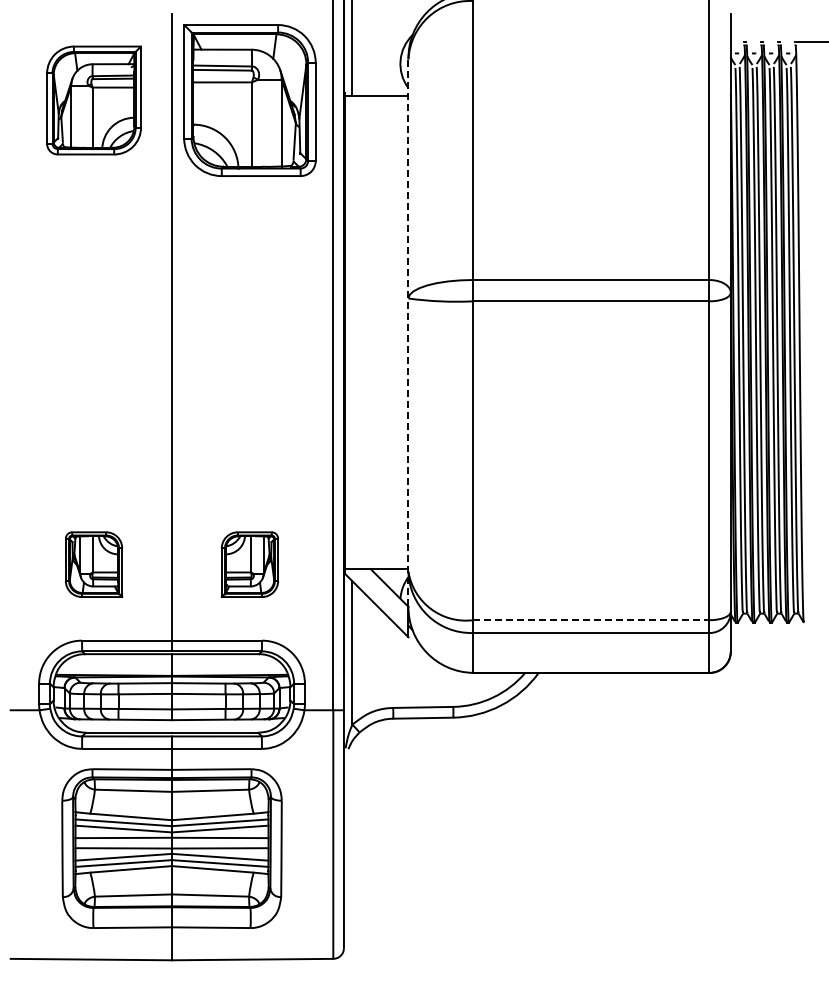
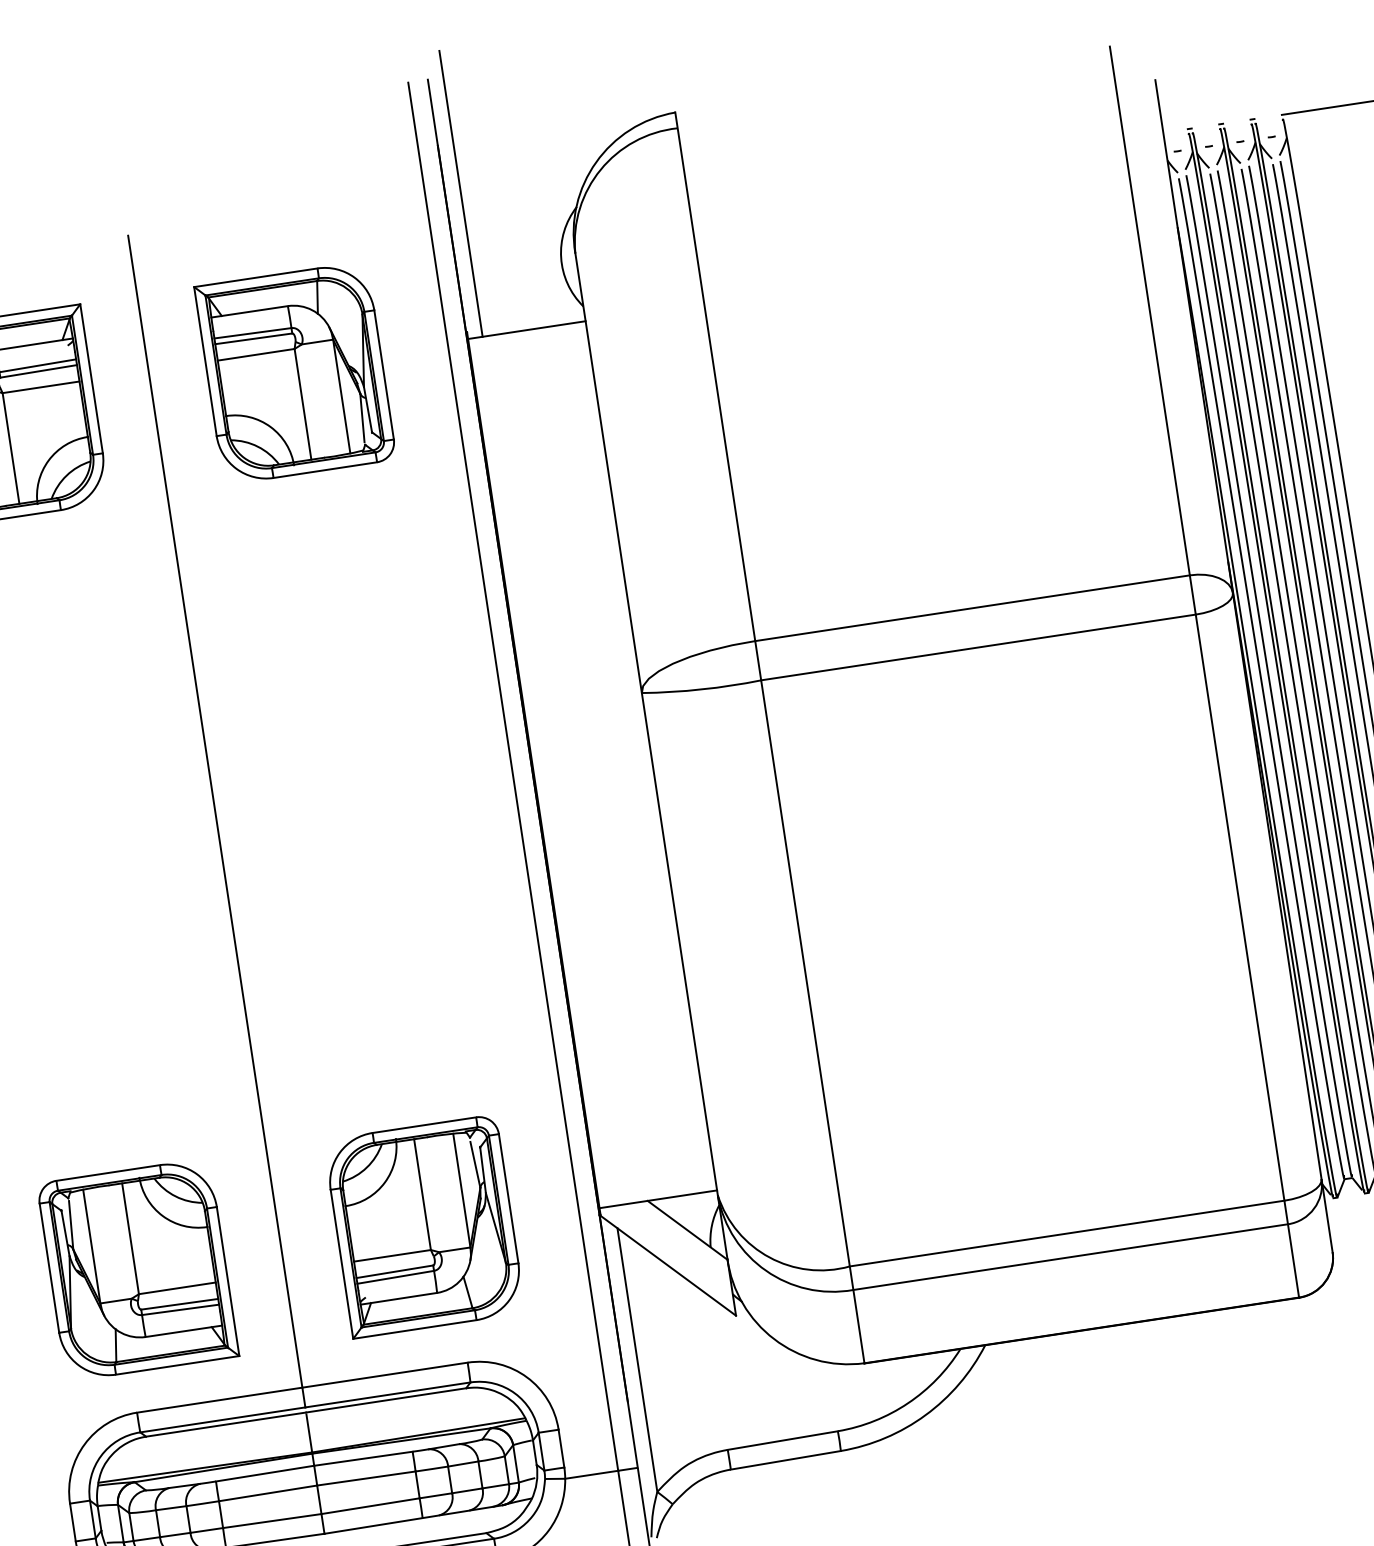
part: (249, 100) -> (294, 373), size x0.71
line: (408, 332) -> (651, 755), dashed -> solid
part: (93, 564) -> (136, 1269), size x1.67
part: (249, 564) -> (423, 1226), size x1.67
line: (591, 620) -> (1067, 1234), dashed -> solid

